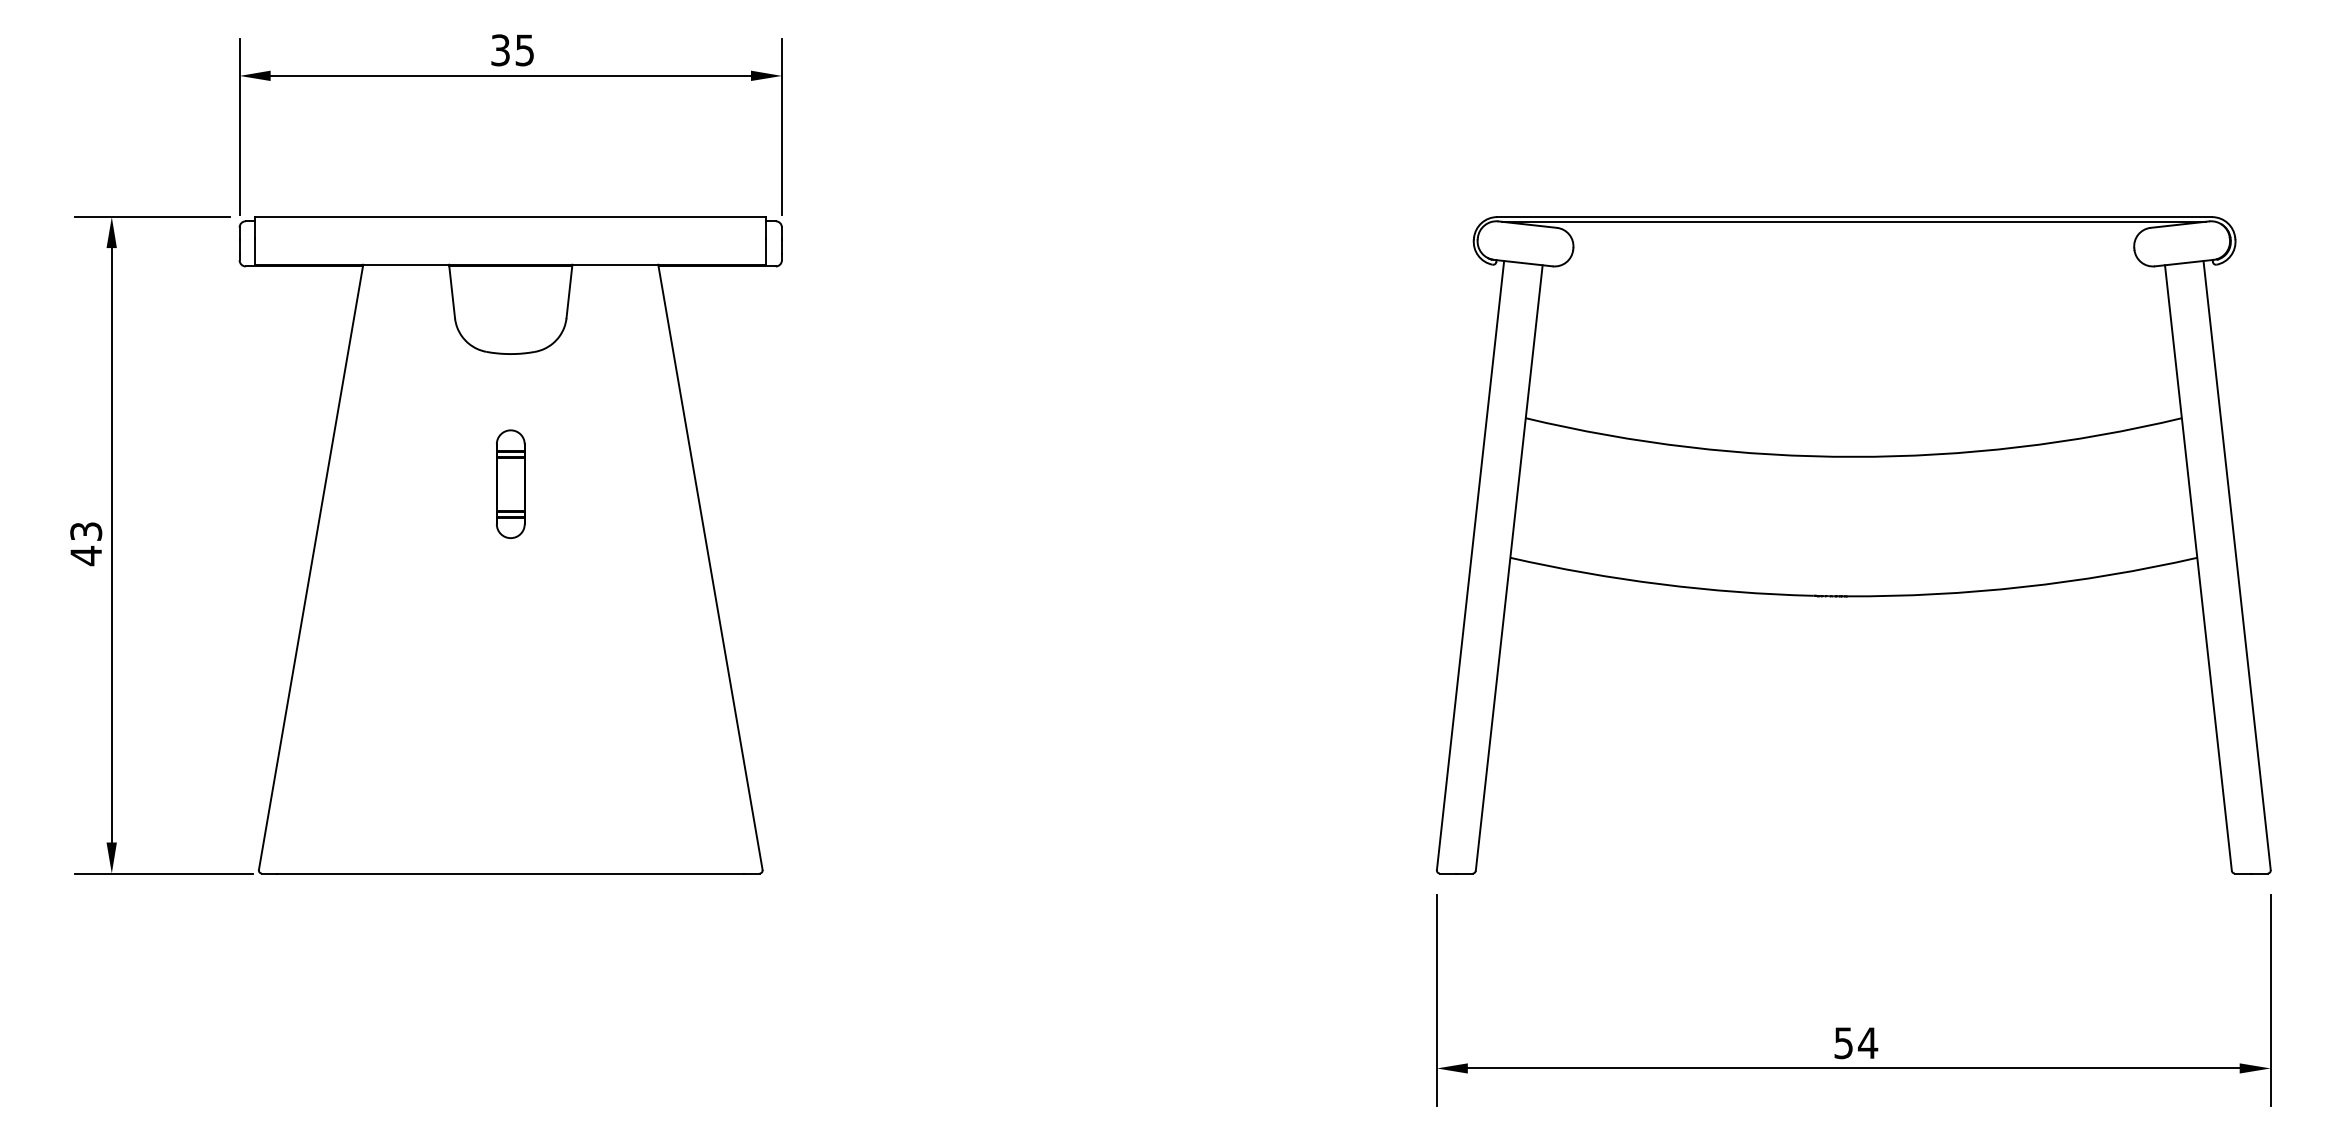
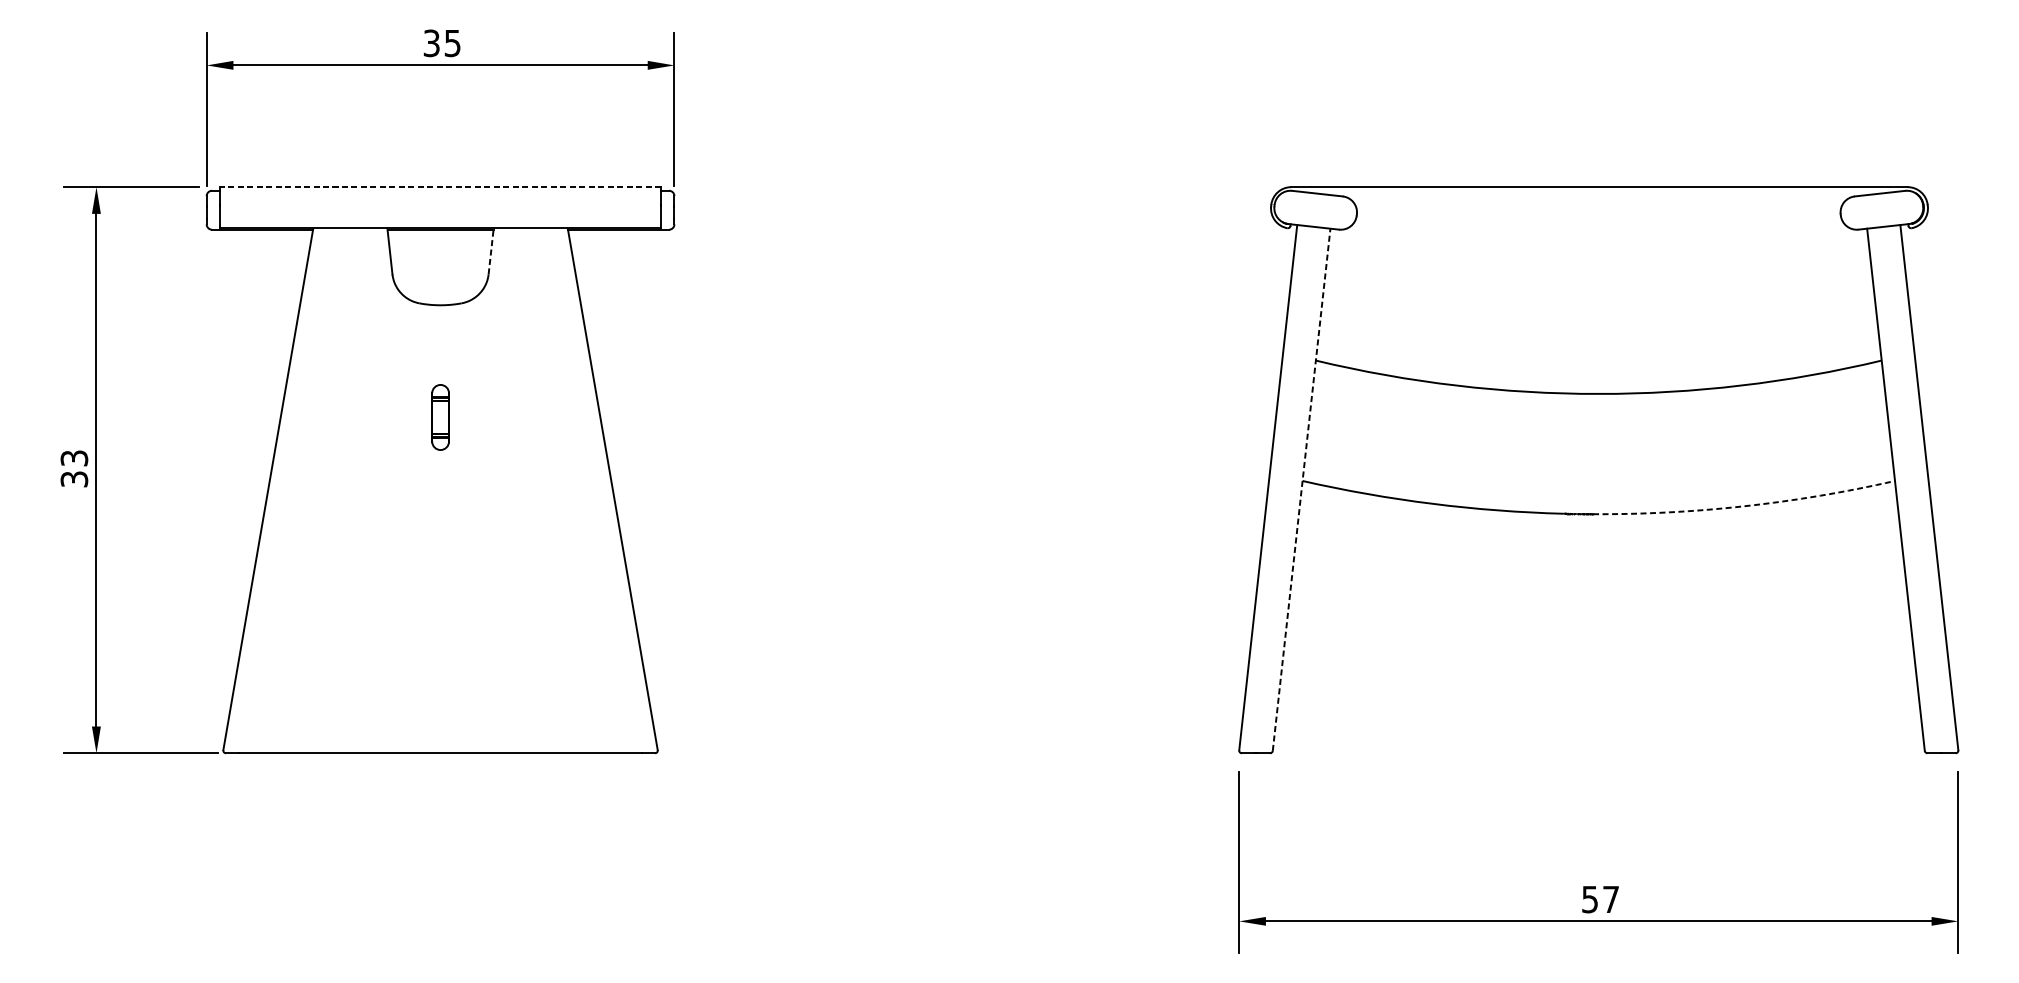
line: (510, 217) -> (440, 187), solid -> dashed
line: (1853, 221) -> (1598, 190), removed
line: (569, 291) -> (491, 251), solid -> dashed
part: (510, 483) -> (440, 416), size x0.7
text: (86, 555) -> (74, 478), 43 -> 33
line: (1509, 568) -> (1301, 490), solid -> dashed
arc: (2023, 587) -> (1745, 506), solid -> dashed
text: (1867, 1042) -> (1610, 898), 54 -> 57

